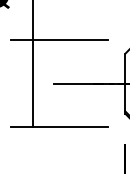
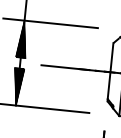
hatch: (32, 59) -> (22, 39), added
hatch: (32, 108) -> (17, 87), added

